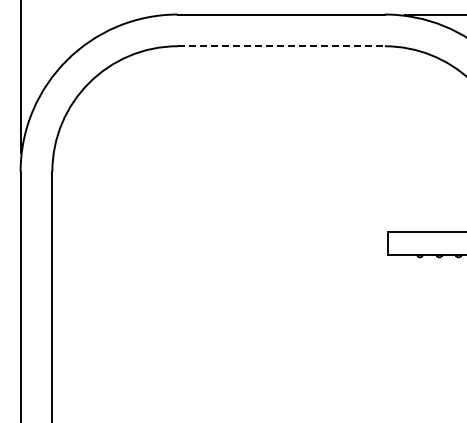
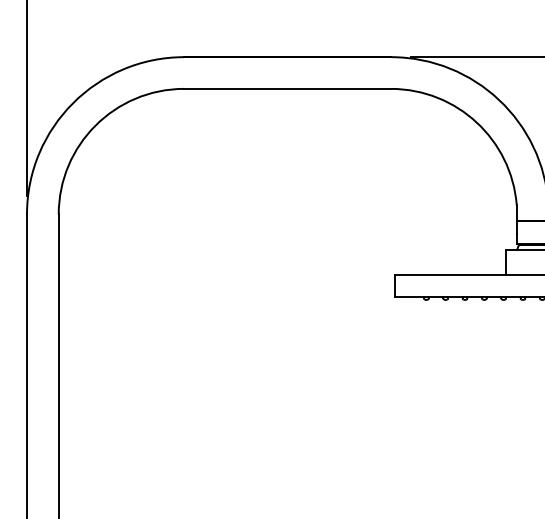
line: (282, 45) -> (288, 88), dashed -> solid

